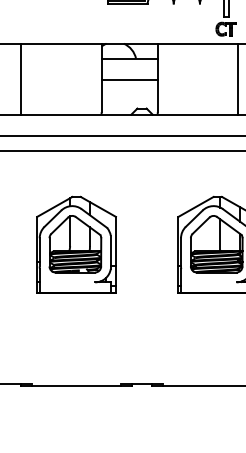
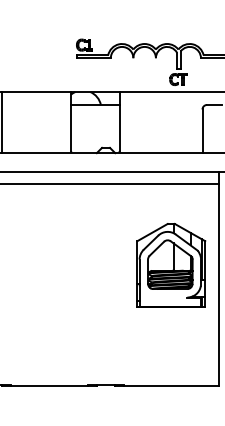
line: (237, 79) -> (188, 122), removed
line: (129, 80) -> (95, 123), removed
part: (76, 243) -> (49, 264), removed

